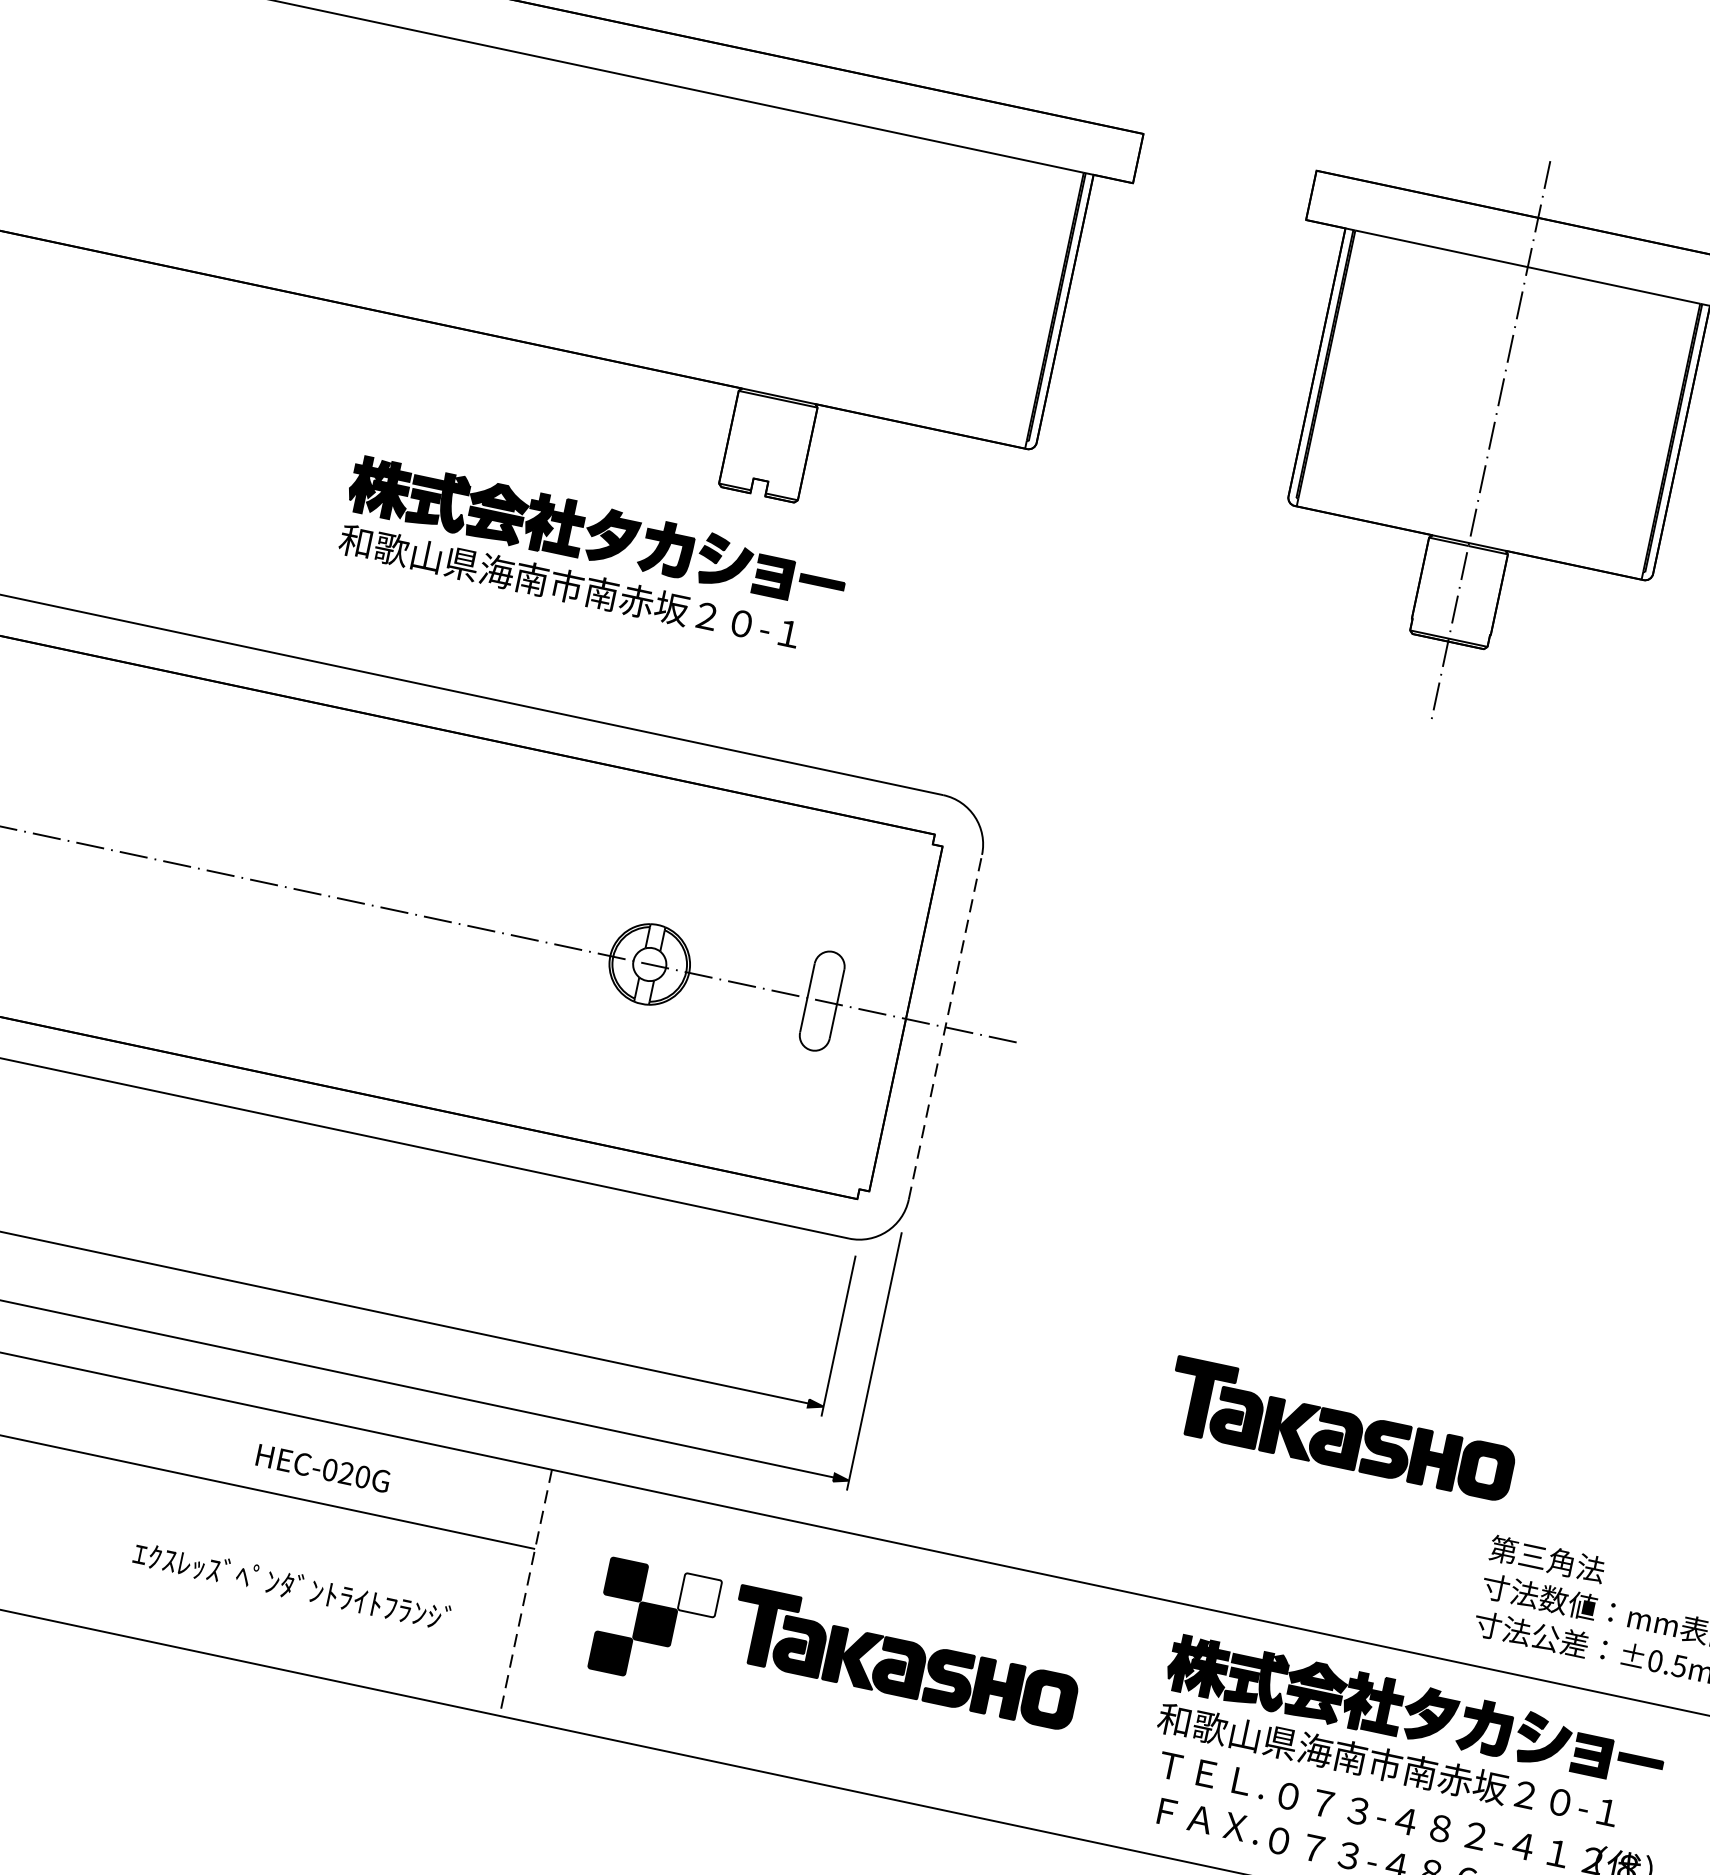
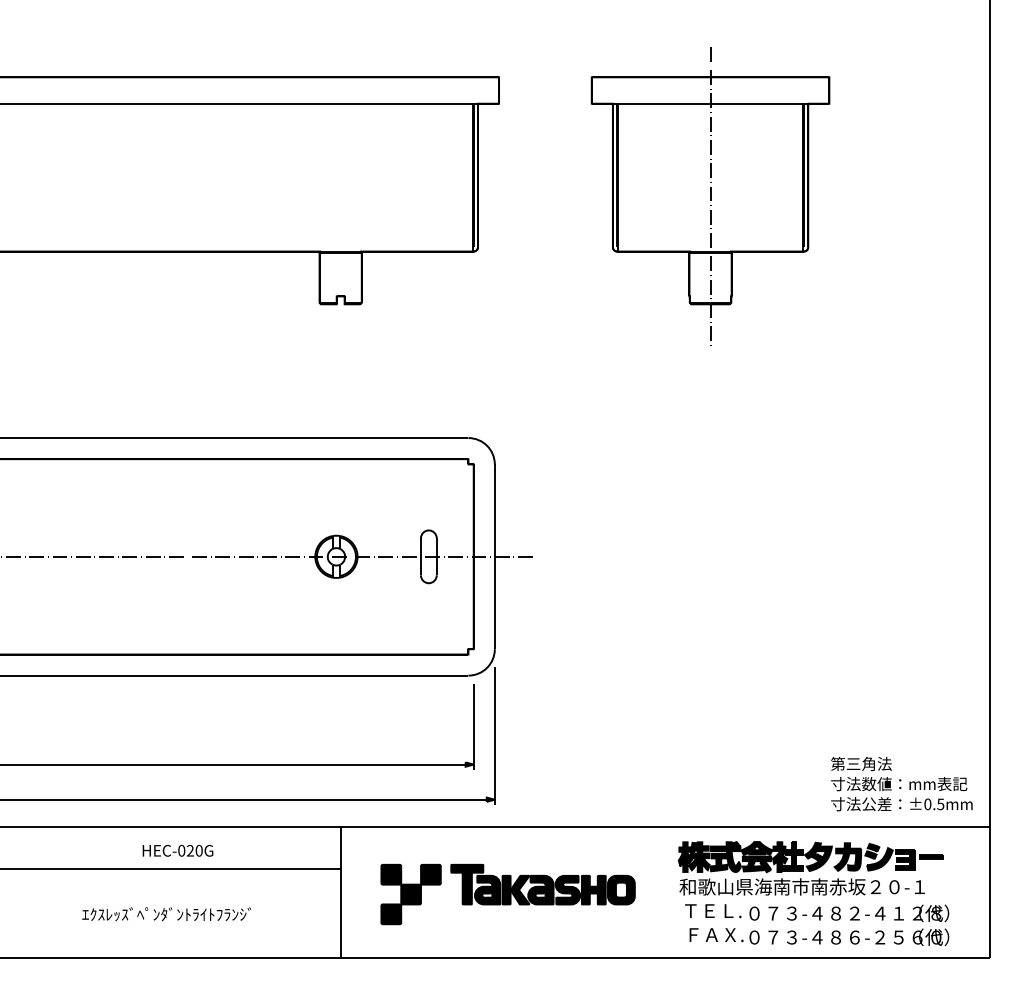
part: (592, 555) -> (262, 353), removed
line: (944, 1026) -> (494, 556), dashed -> solid
part: (1341, 1428) -> (741, 719), removed
text: (322, 1467) -> (177, 850), moved
text: (291, 1586) -> (166, 914), moved
line: (526, 1592) -> (341, 892), dashed -> solid
fill: (699, 1594) -> (430, 874), added

